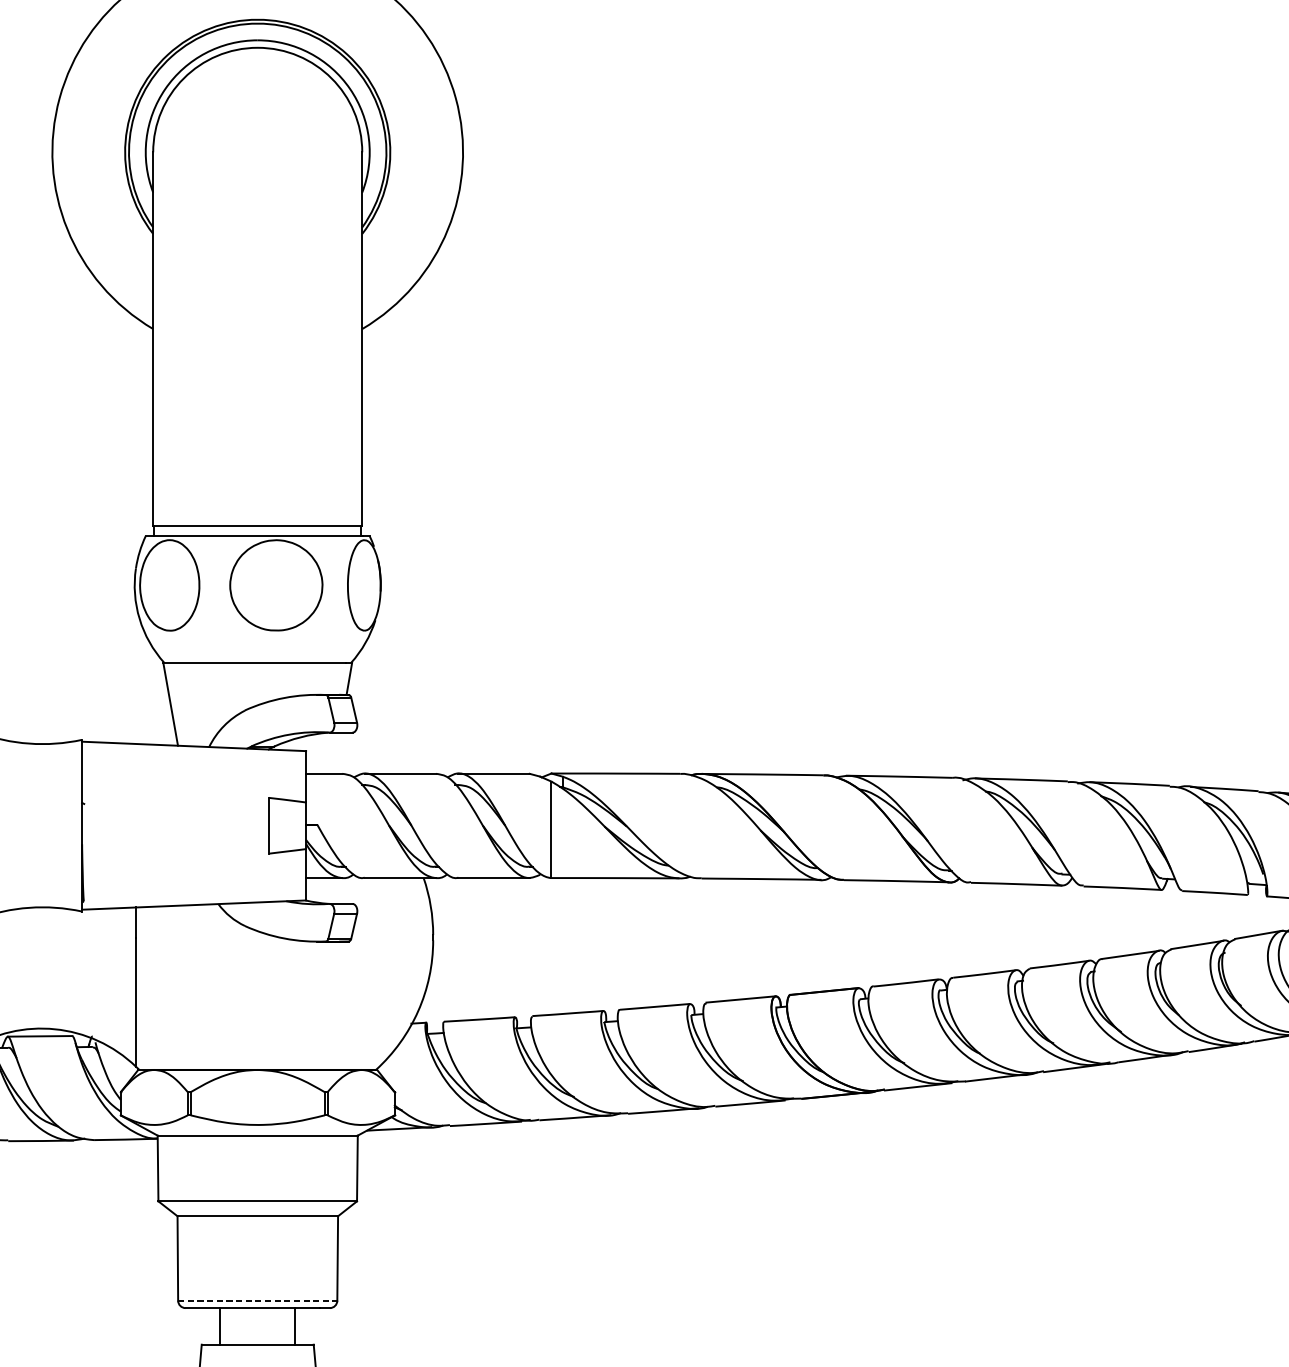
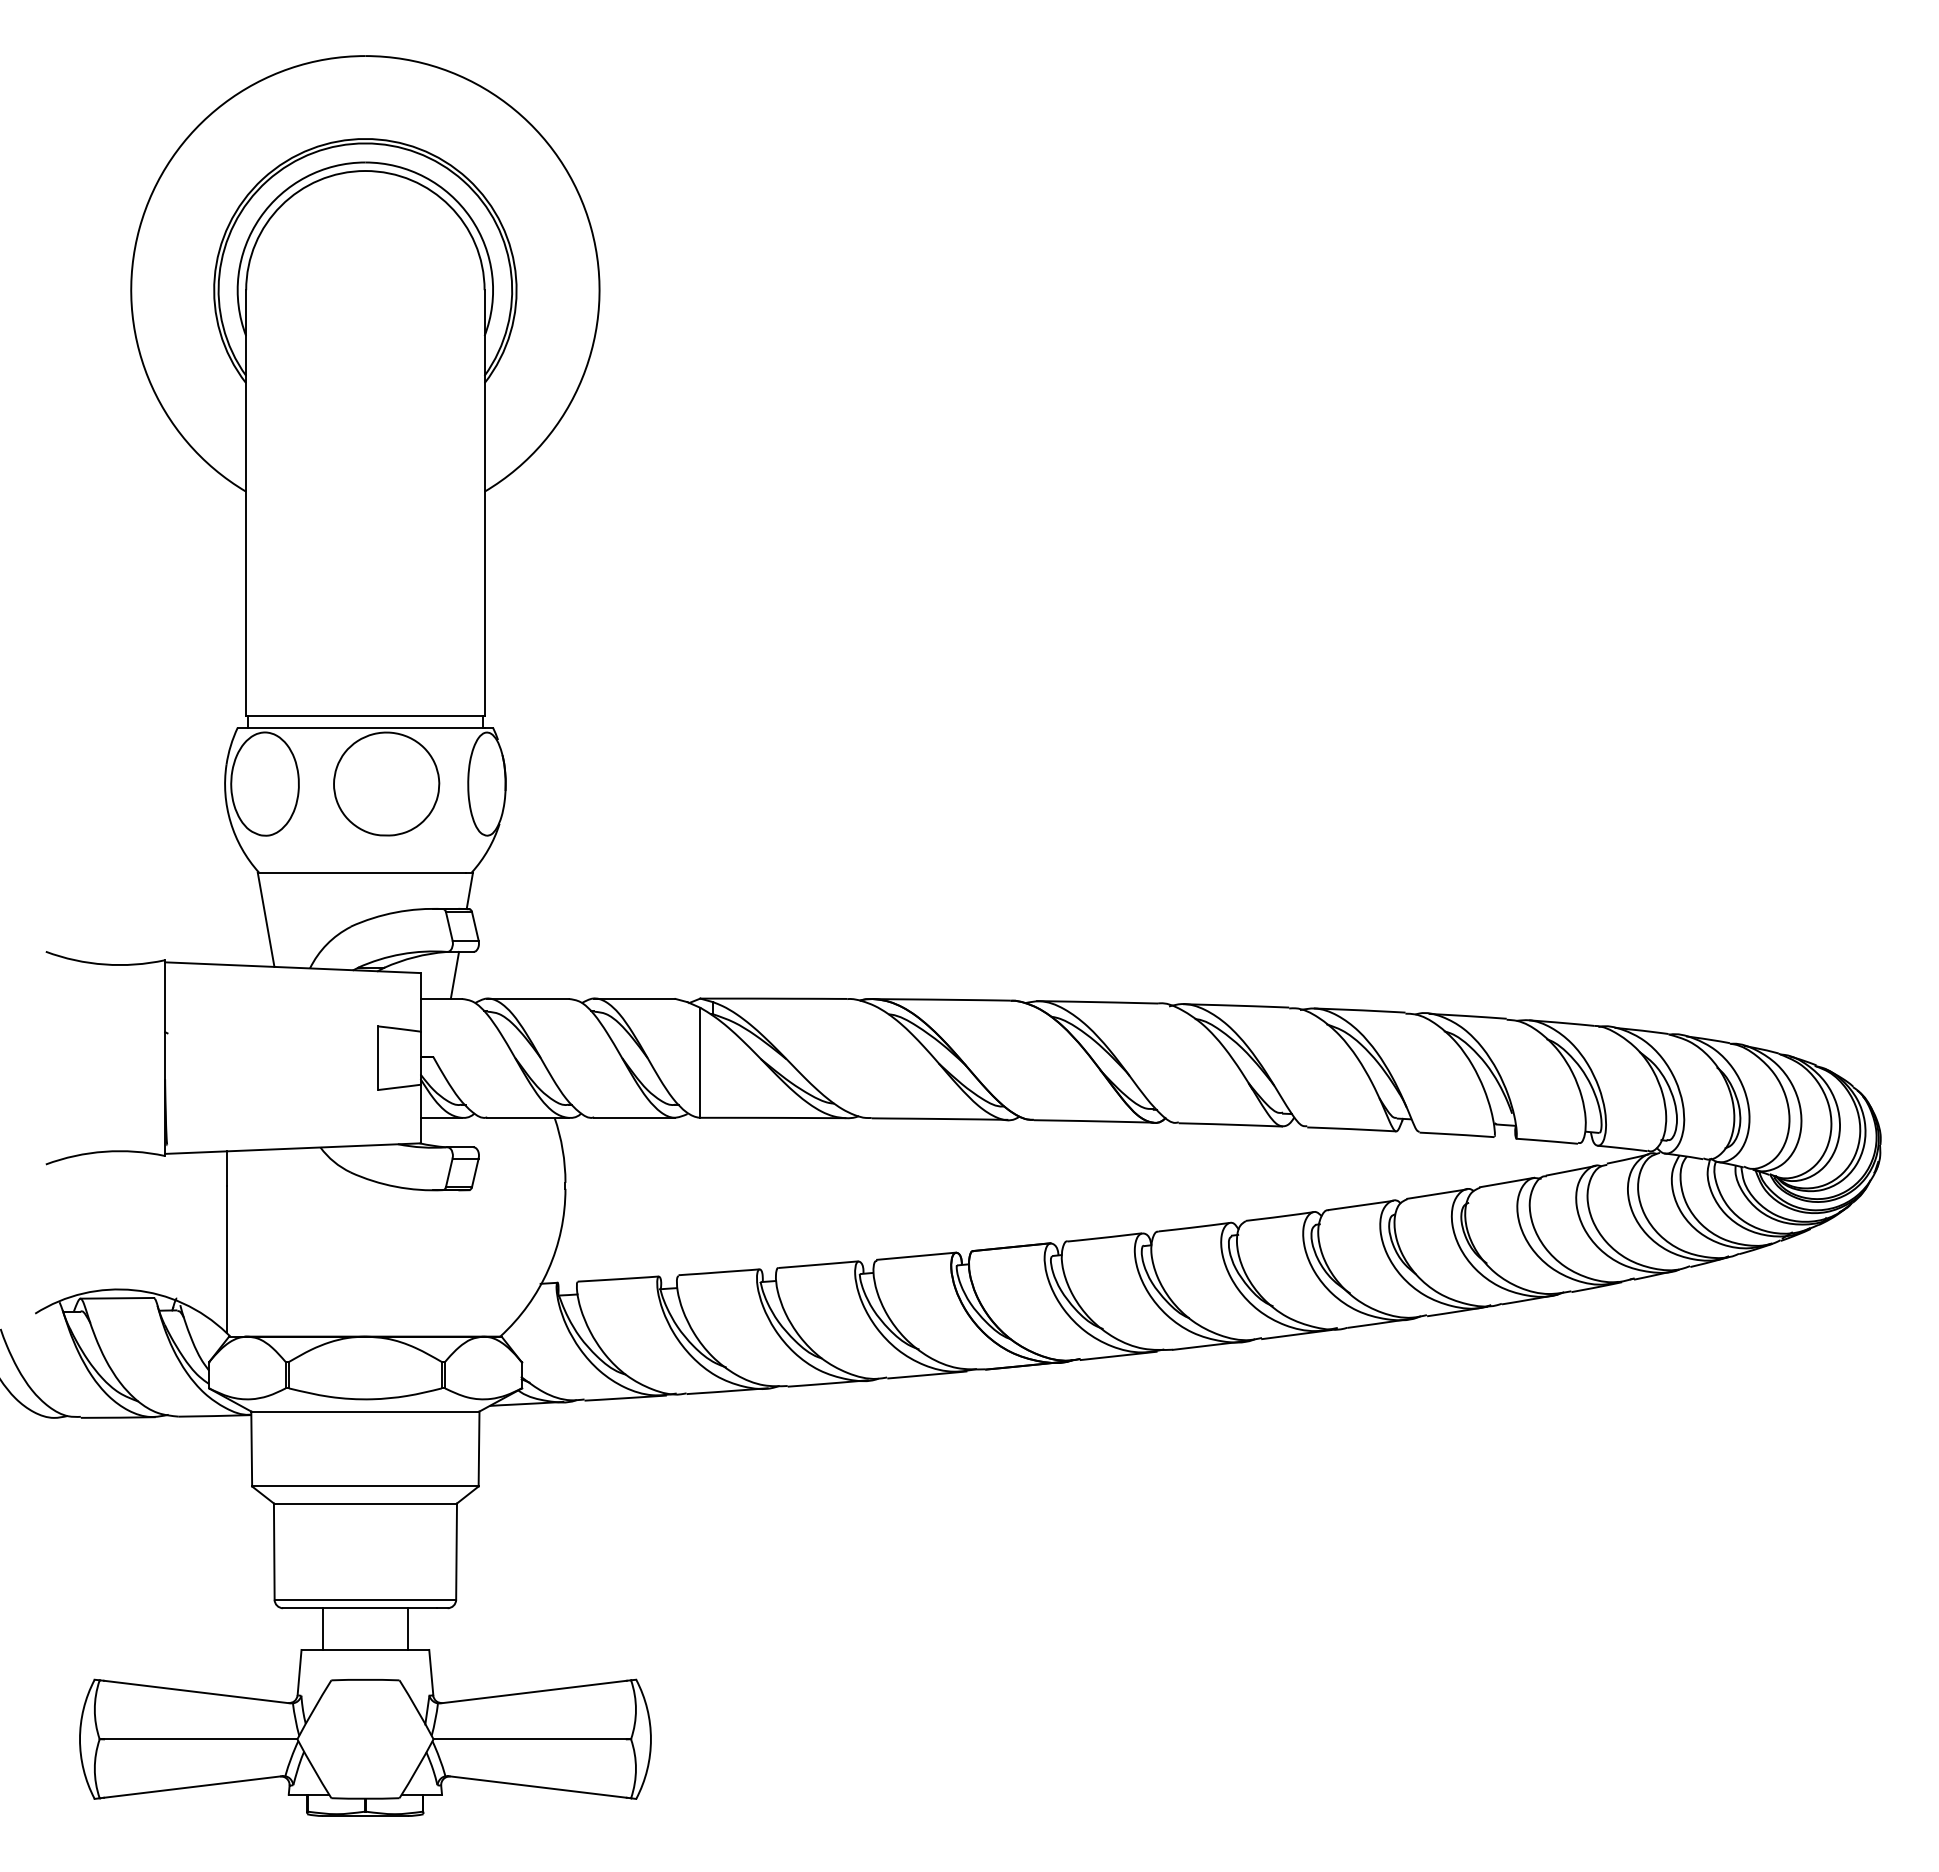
line: (335, 752) -> (454, 974), added
line: (257, 1300) -> (365, 1599), dashed -> solid

